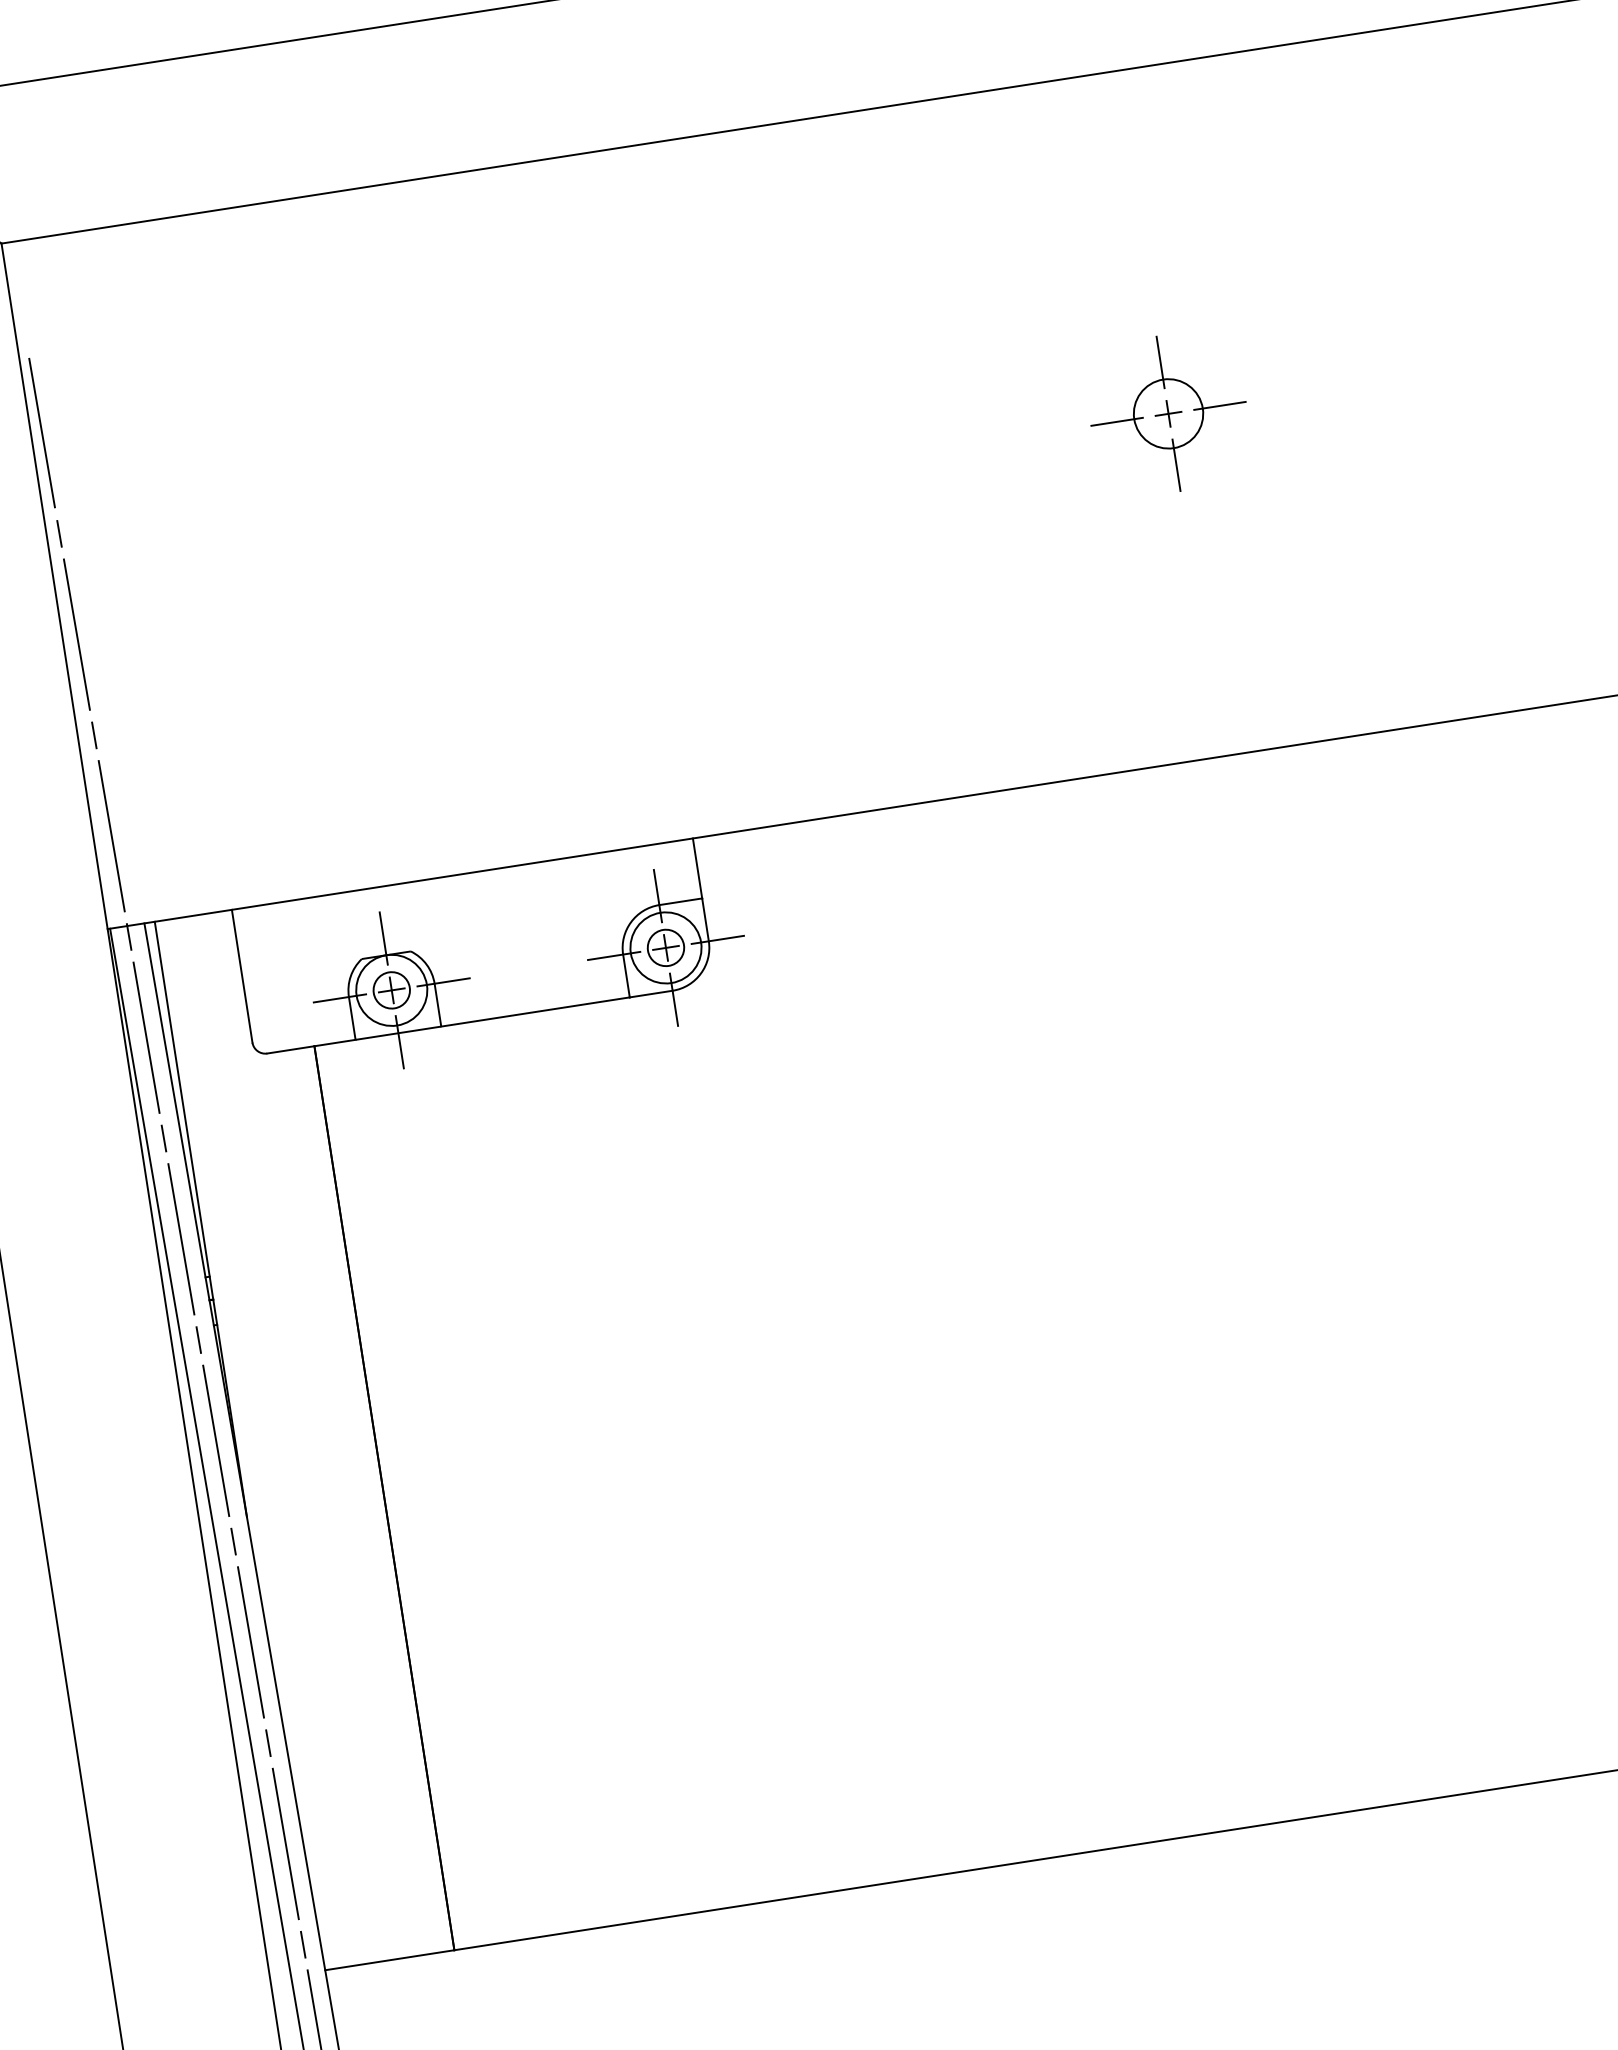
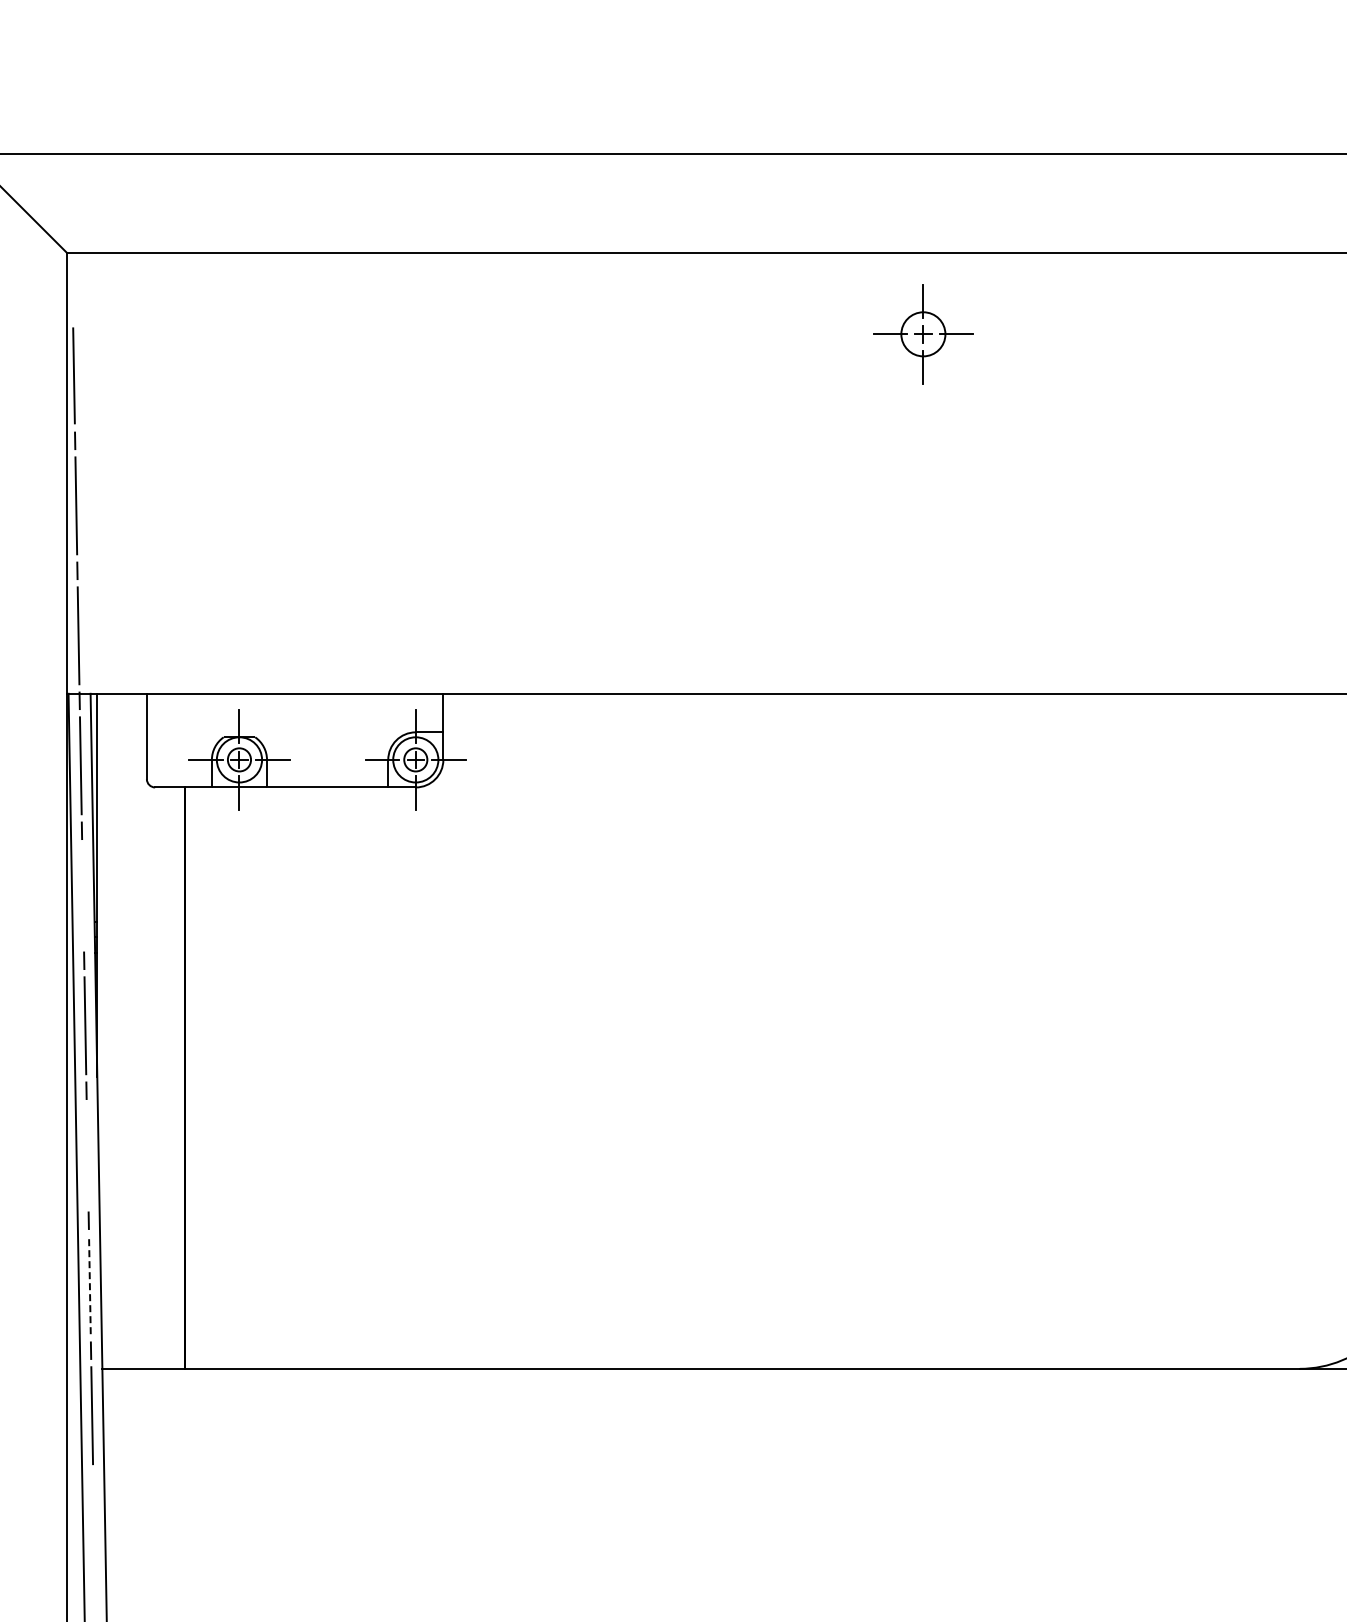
part: (1168, 414) -> (923, 334), moved
line: (180, 1239) -> (82, 895), removed
line: (250, 1642) -> (87, 1155), removed
line: (285, 1843) -> (89, 1285), solid -> dashed

